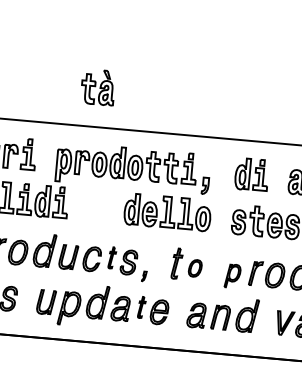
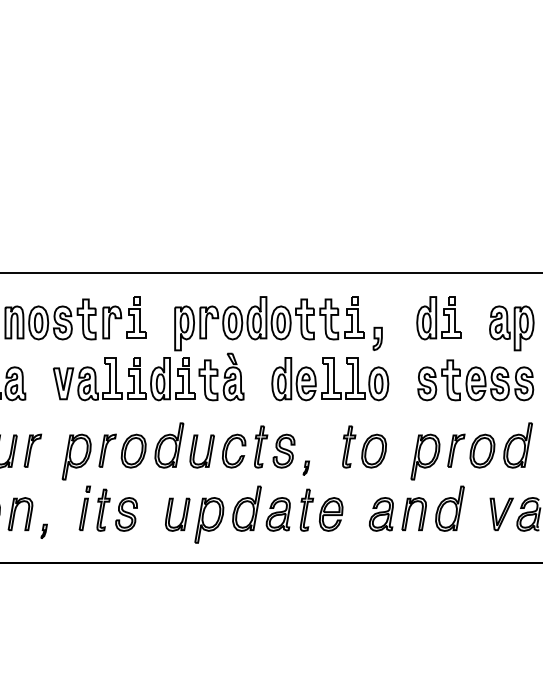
part: (98, 86) -> (221, 376), moved
part: (112, 257) -> (261, 446), size x1.43
part: (194, 267) -> (373, 450), size x1.43
part: (232, 275) -> (425, 456), size x1.43
part: (141, 306) -> (306, 509), size x1.43

